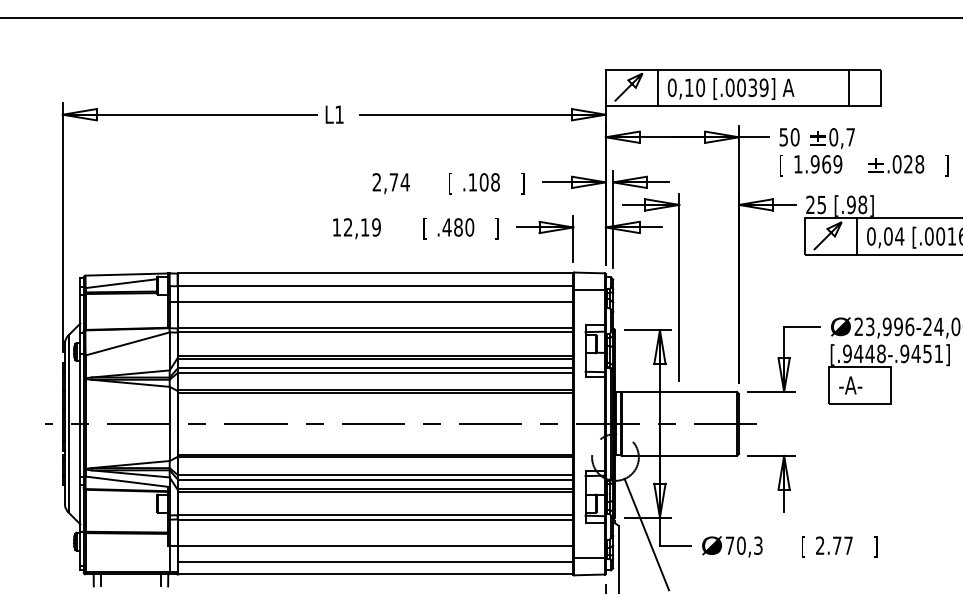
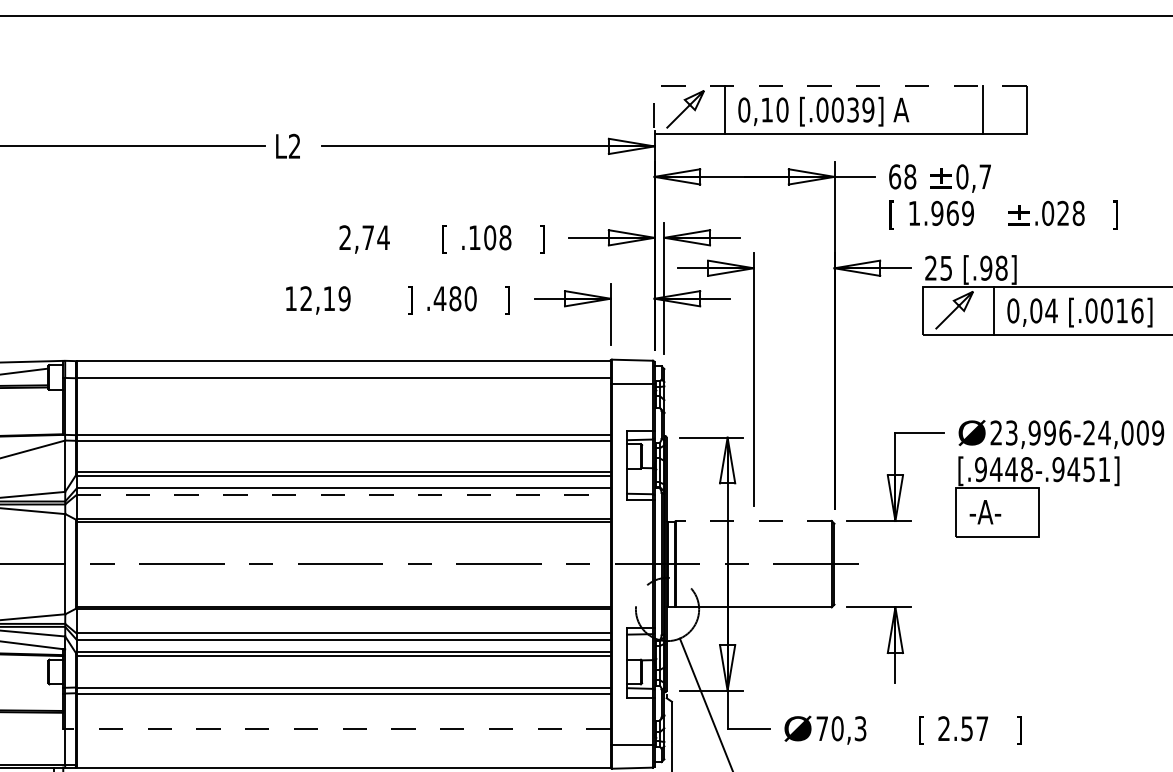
line: (724, 69) -> (814, 85), solid -> dashed
text: (339, 114) -> (294, 146), L1 -> L2
text: (789, 137) -> (902, 177), 50 -> 68
text: (424, 228) -> (409, 300), [ -> ]
line: (370, 301) -> (336, 398), removed
line: (375, 372) -> (343, 494), solid -> dashed
line: (679, 391) -> (754, 520), solid -> dashed
text: (837, 545) -> (967, 728), 2.77 -> 2.57
line: (370, 546) -> (336, 729), solid -> dashed
line: (375, 561) -> (343, 750), removed

